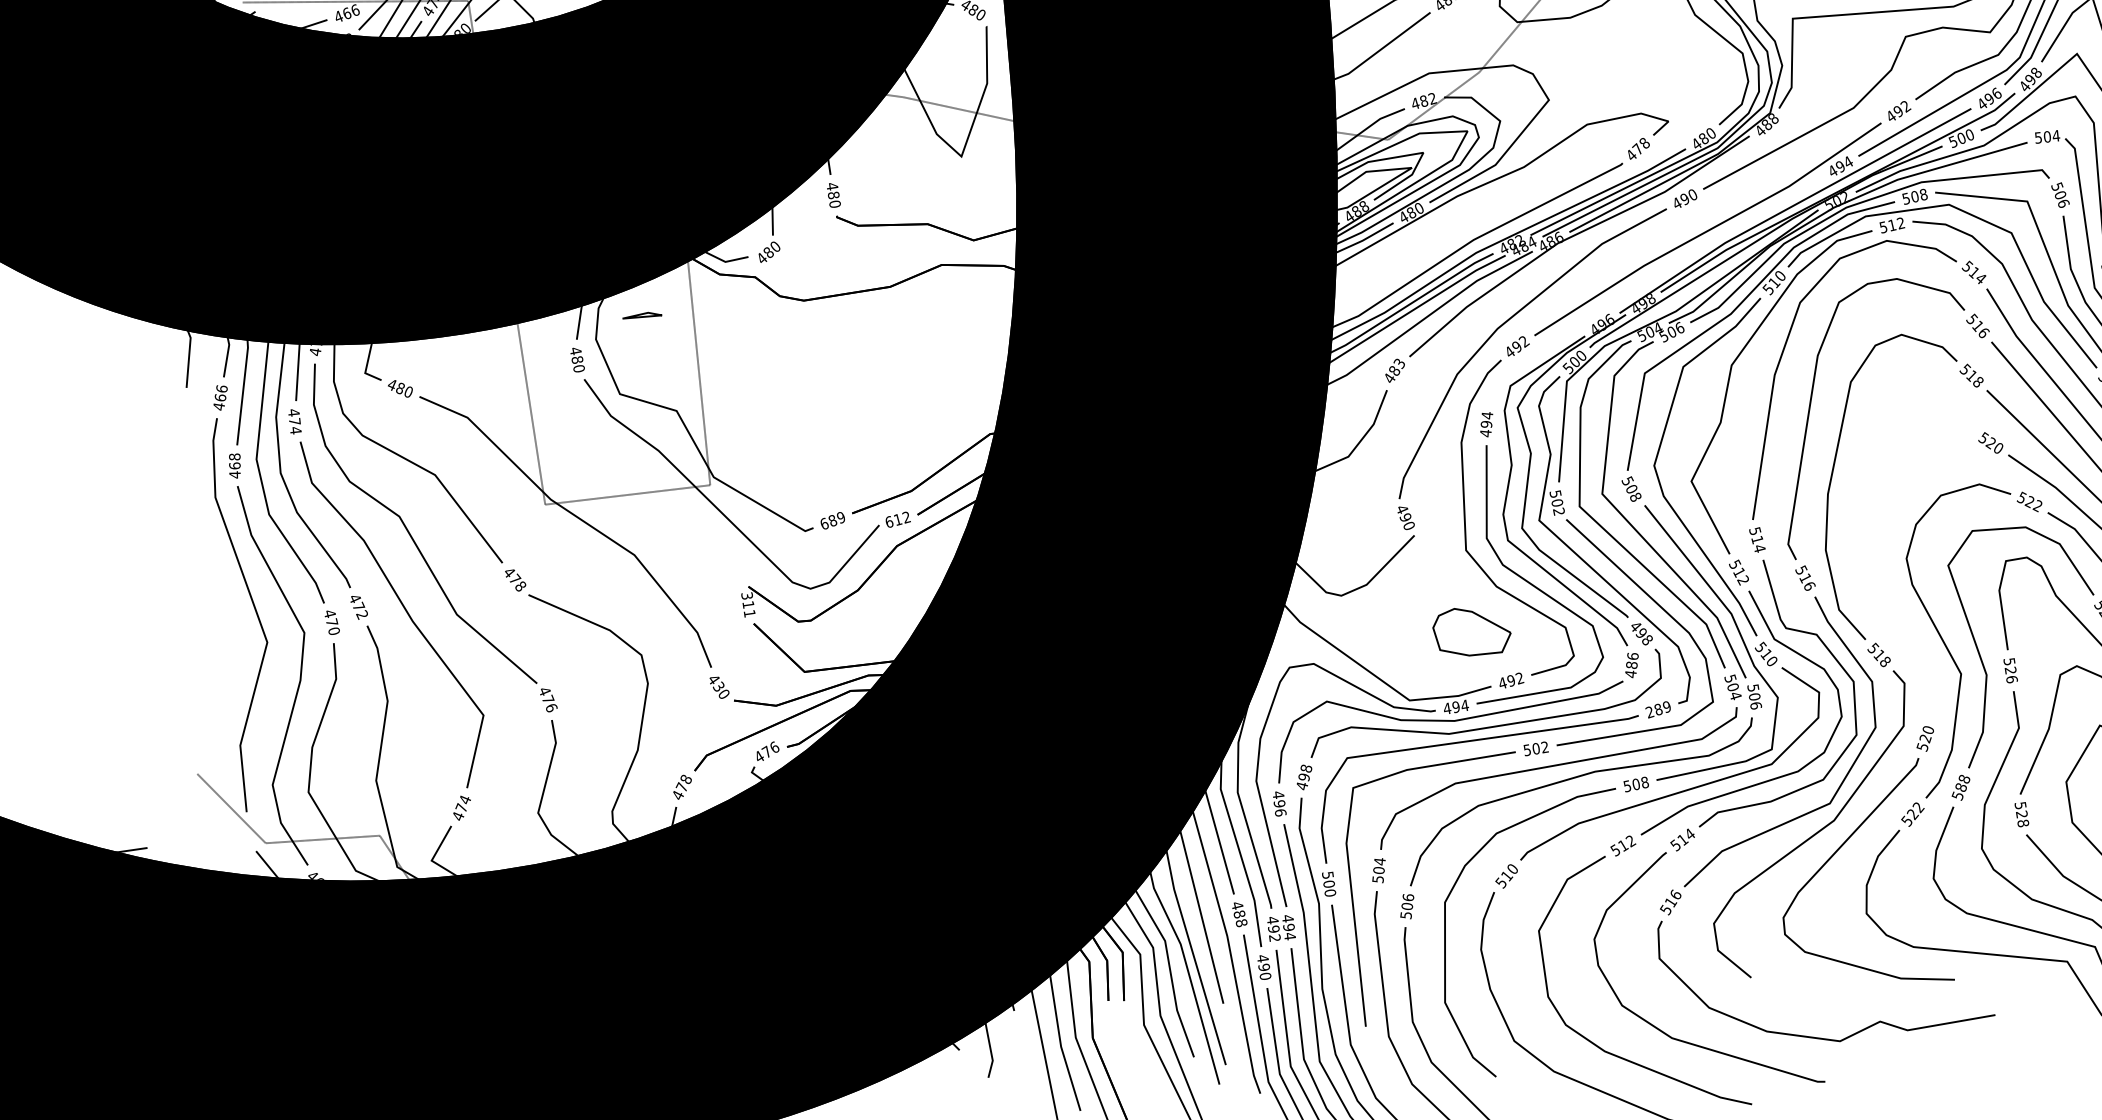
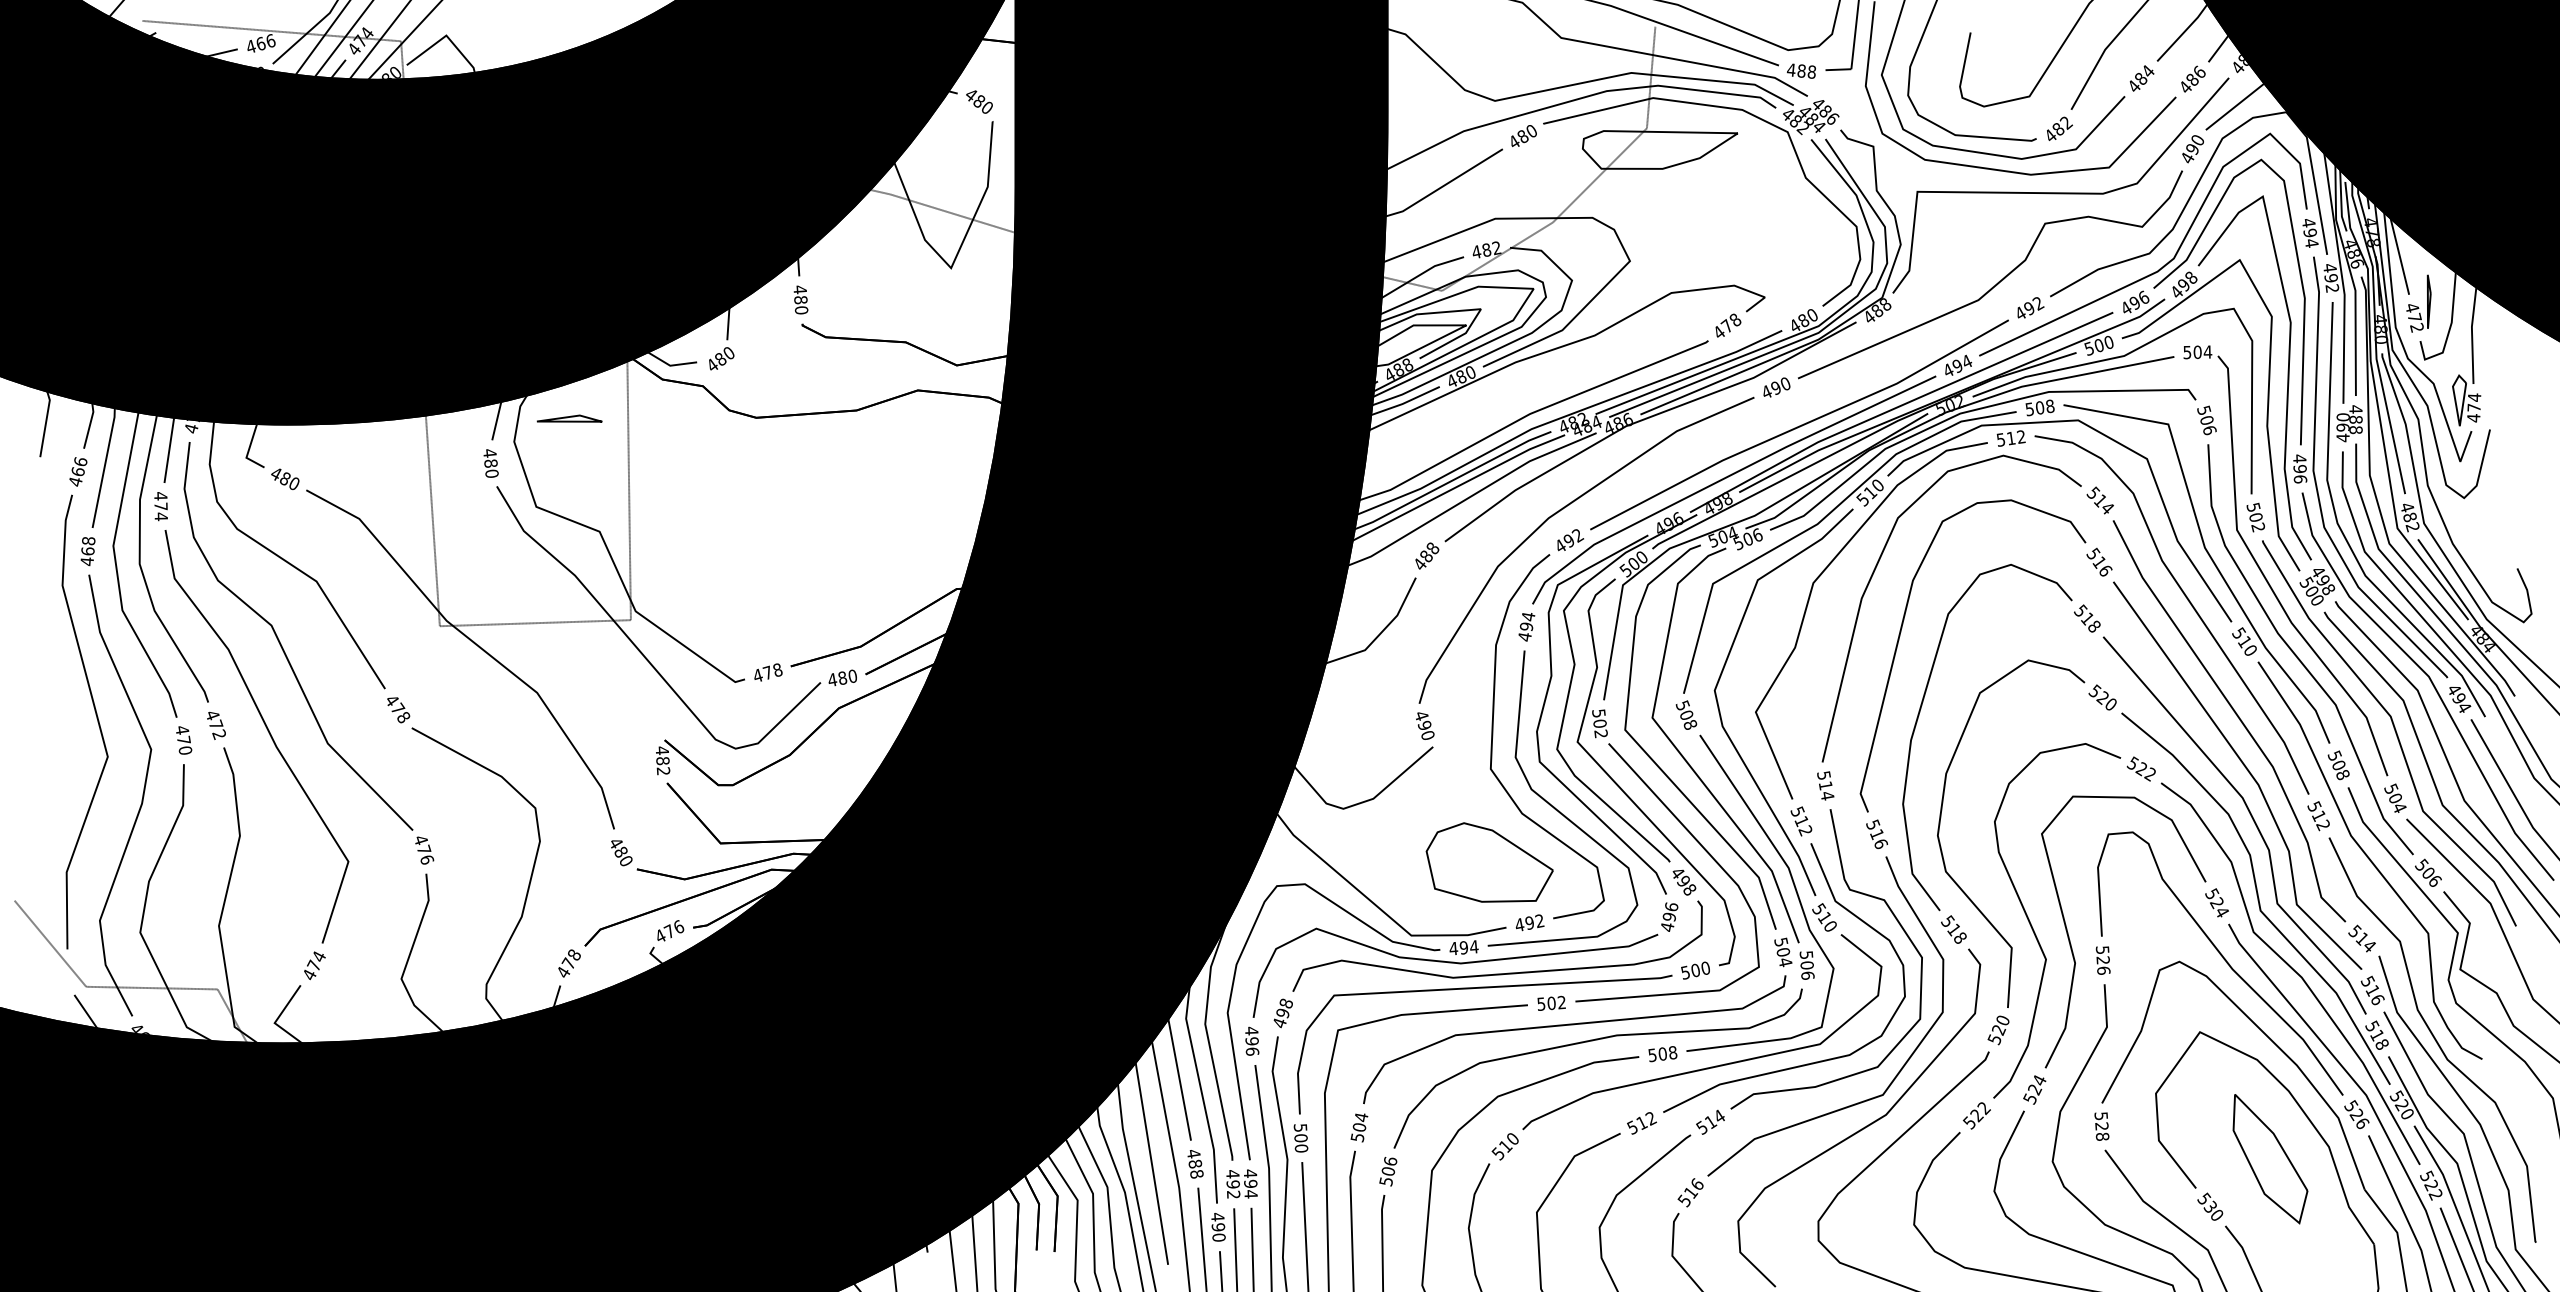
line: (1650, 280) -> (1728, 477), added
part: (642, 315) -> (569, 418), size x1.43
text: (1399, 363) -> (1432, 548), 483 -> 488
text: (897, 519) -> (842, 677), 612 -> 480
text: (832, 520) -> (767, 672), 689 -> 478
curve: (1863, 587) -> (1942, 850), added
text: (748, 604) -> (662, 760), 311 -> 482
part: (1471, 631) -> (1489, 862), size x1.43
text: (1631, 664) -> (1669, 916), 486 -> 496
text: (718, 686) -> (620, 851), 430 -> 480
text: (1657, 709) -> (1694, 970), 289 -> 500
text: (1963, 783) -> (2037, 1085), 588 -> 524

